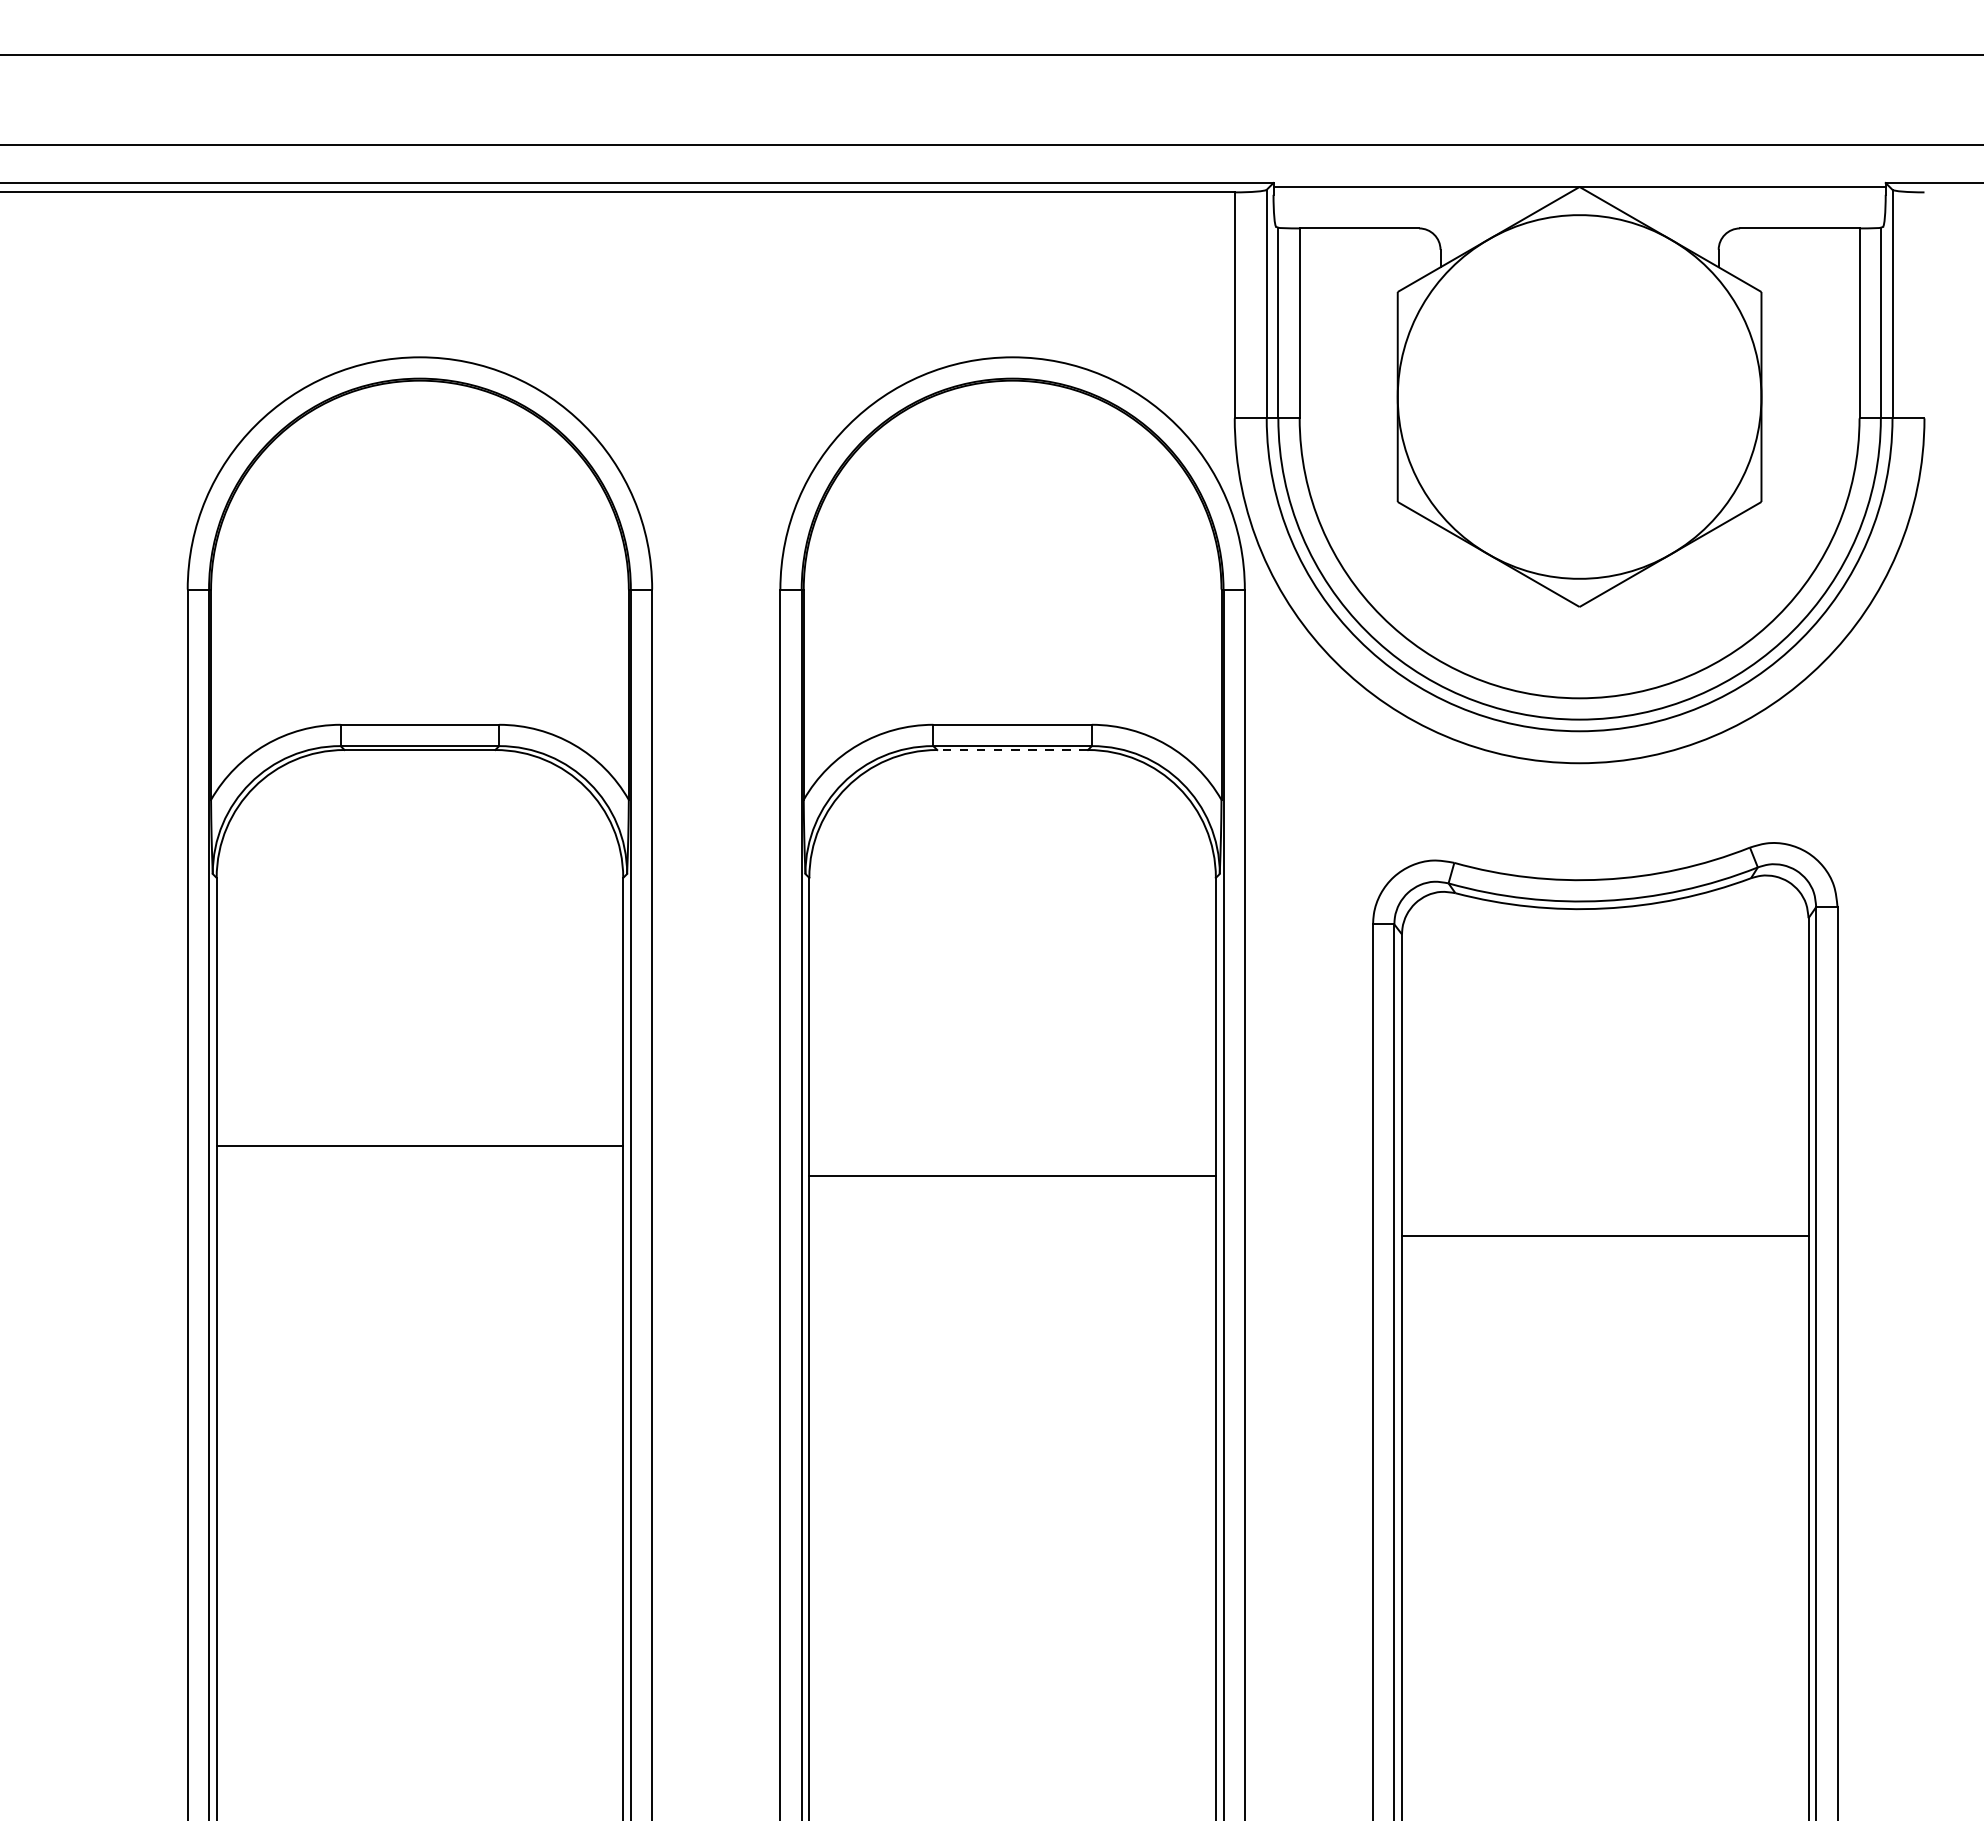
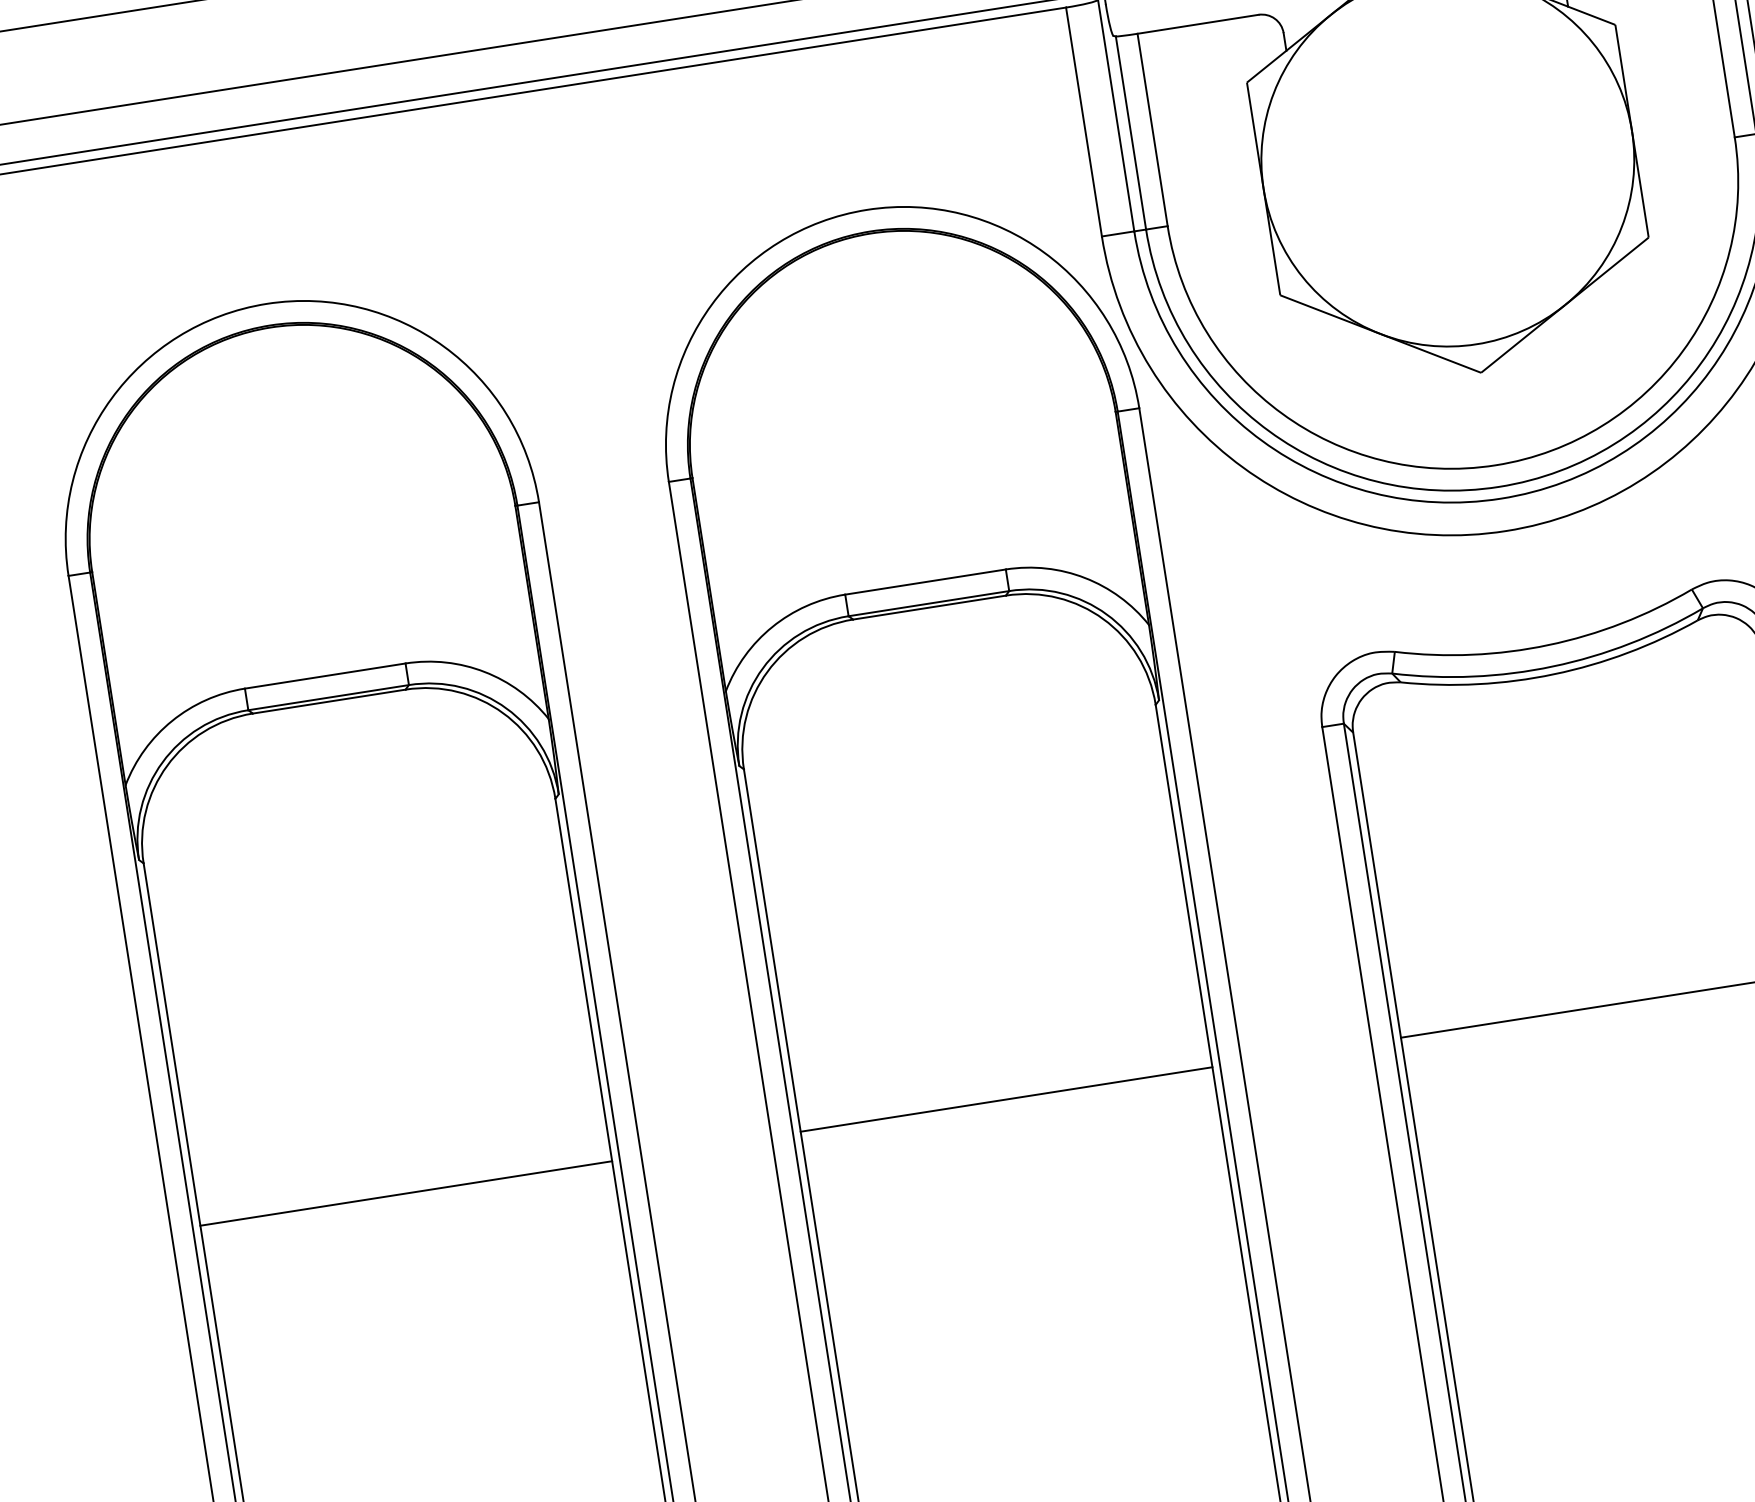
line: (1012, 750) -> (929, 608), dashed -> solid
line: (419, 1145) -> (405, 1193), moved
line: (1012, 1175) -> (1006, 1099), moved

